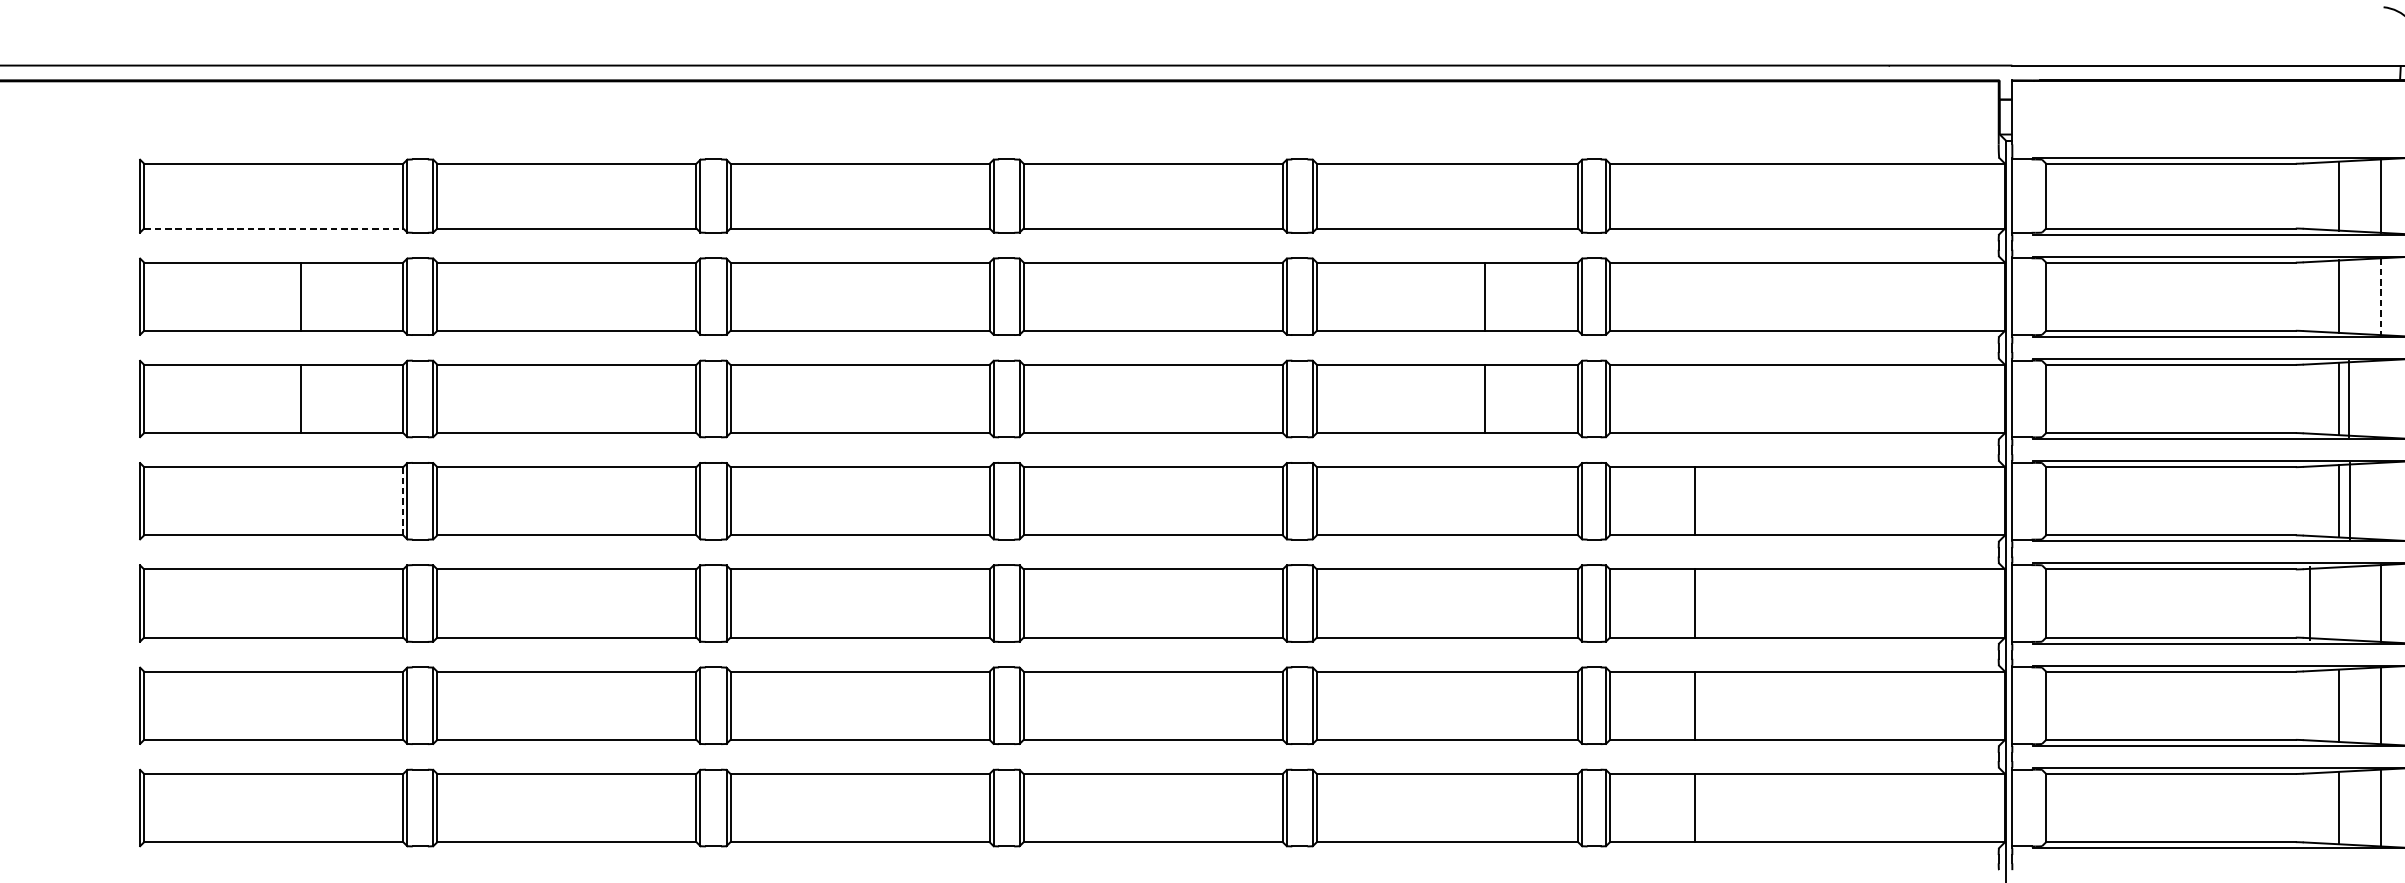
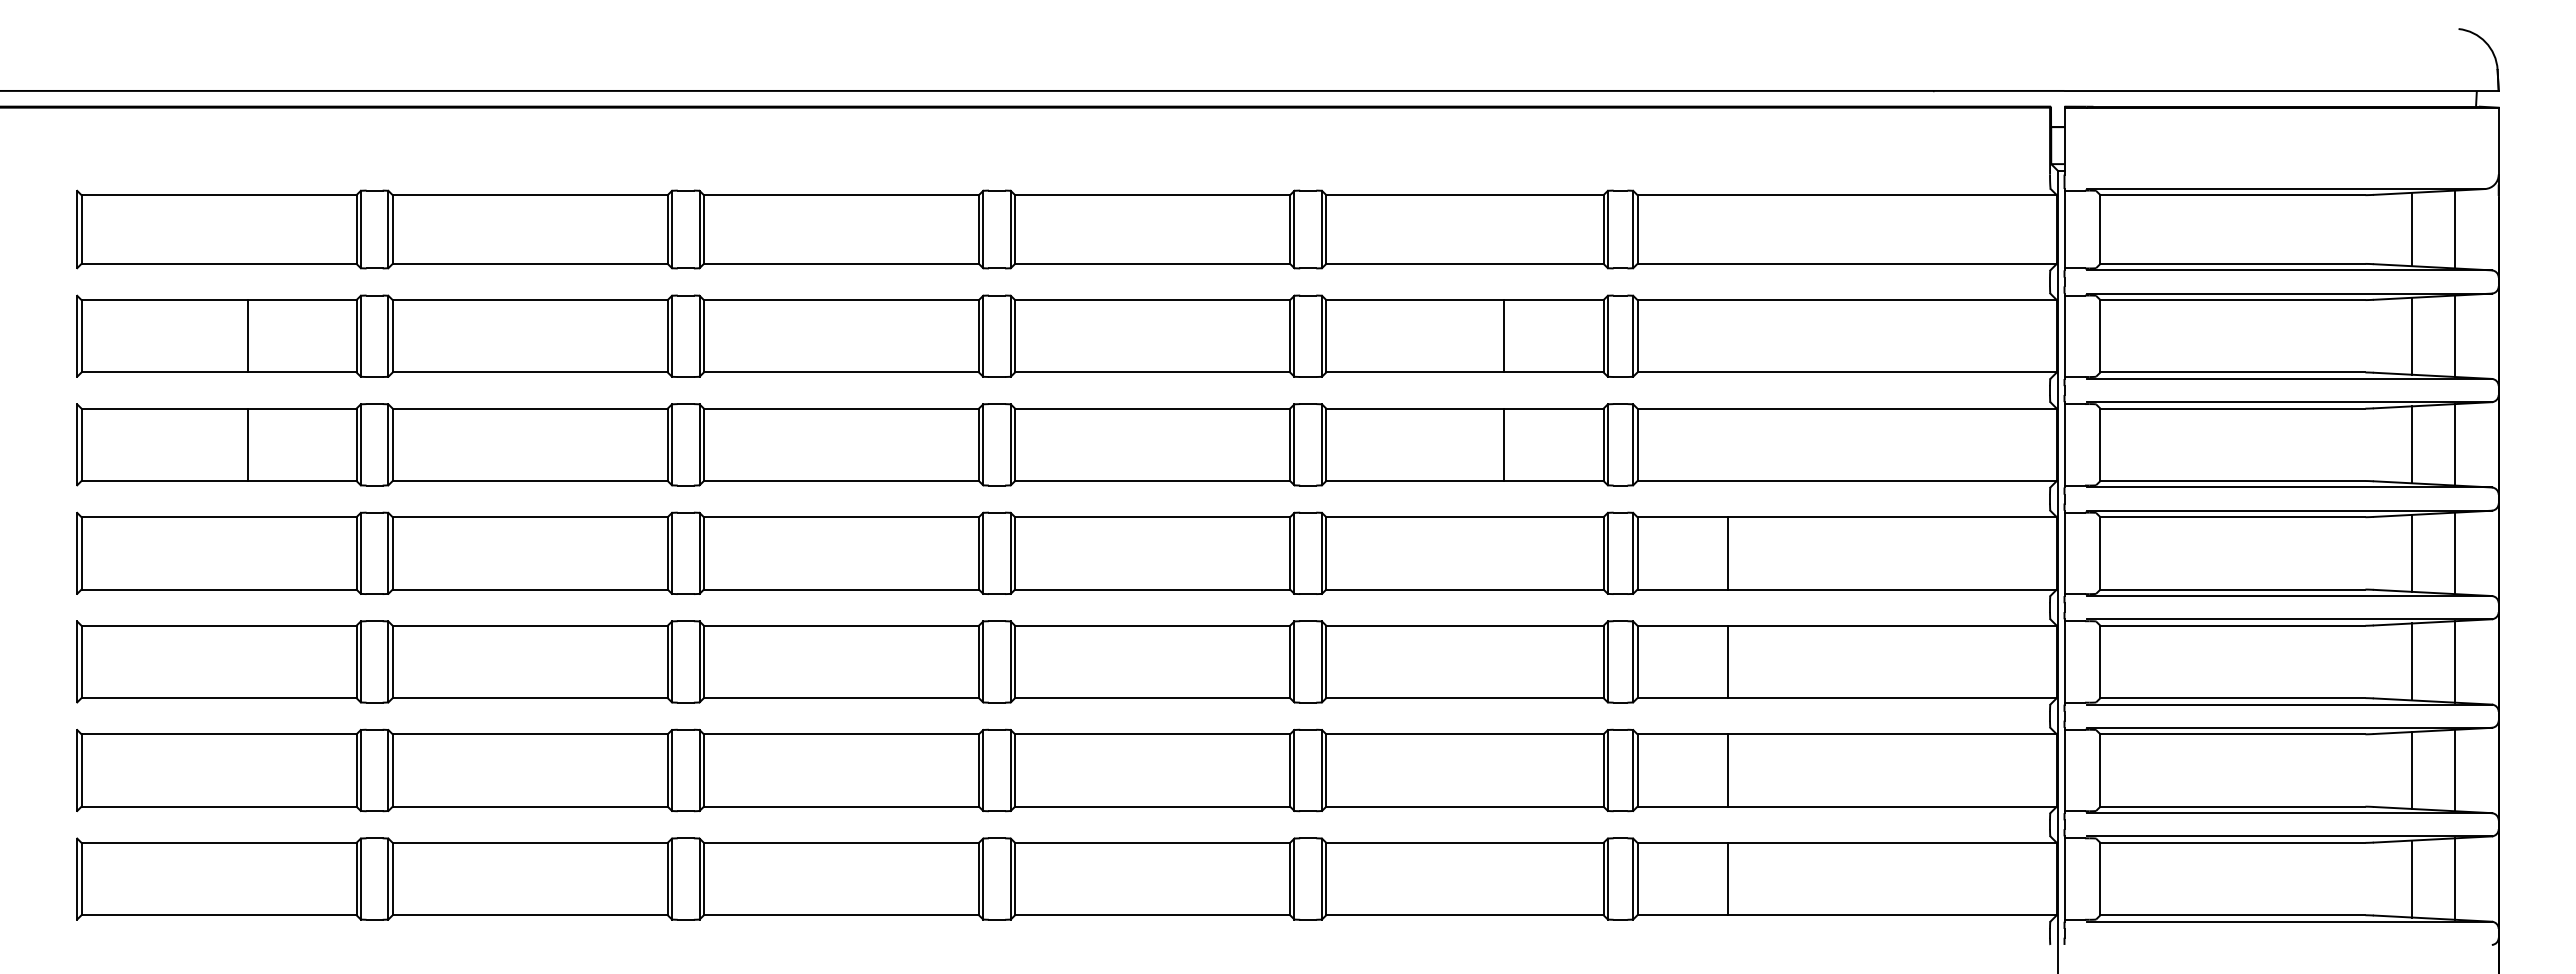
line: (274, 228) -> (219, 263), dashed -> solid
line: (2380, 296) -> (2455, 336), dashed -> solid
line: (2349, 398) -> (2455, 444), moved
line: (403, 501) -> (356, 553), dashed -> solid
line: (2350, 501) -> (2455, 553), moved
line: (2310, 603) -> (2411, 661), moved

